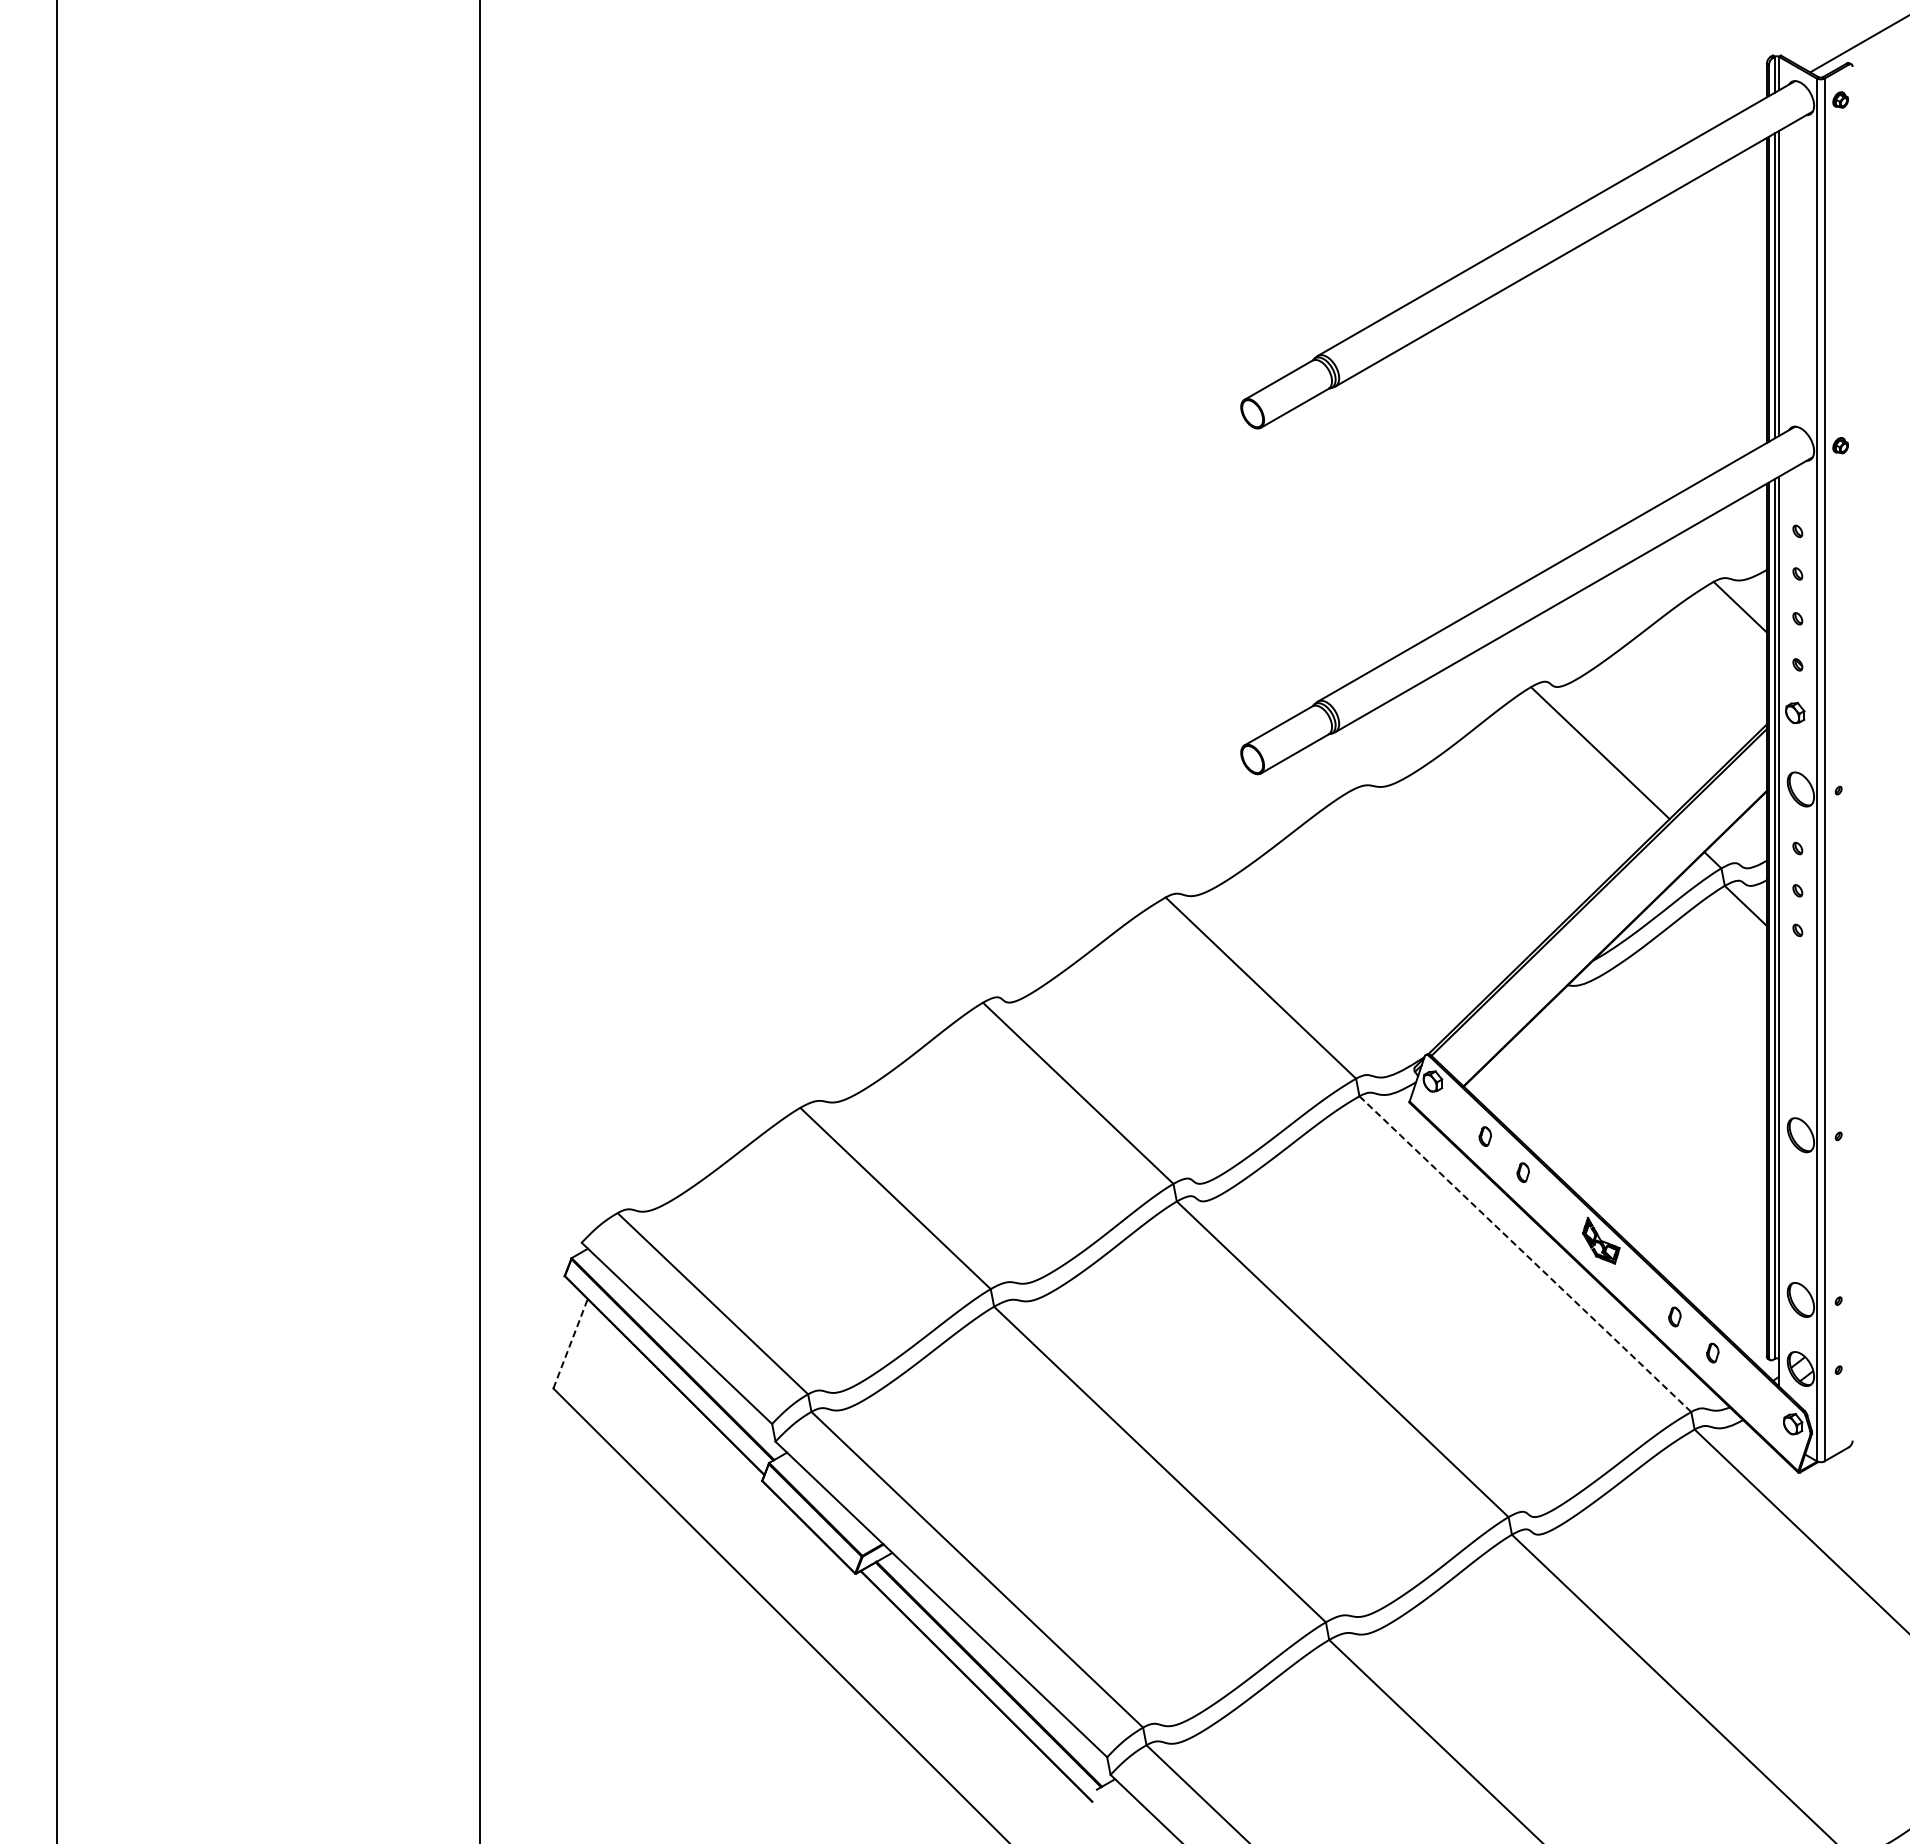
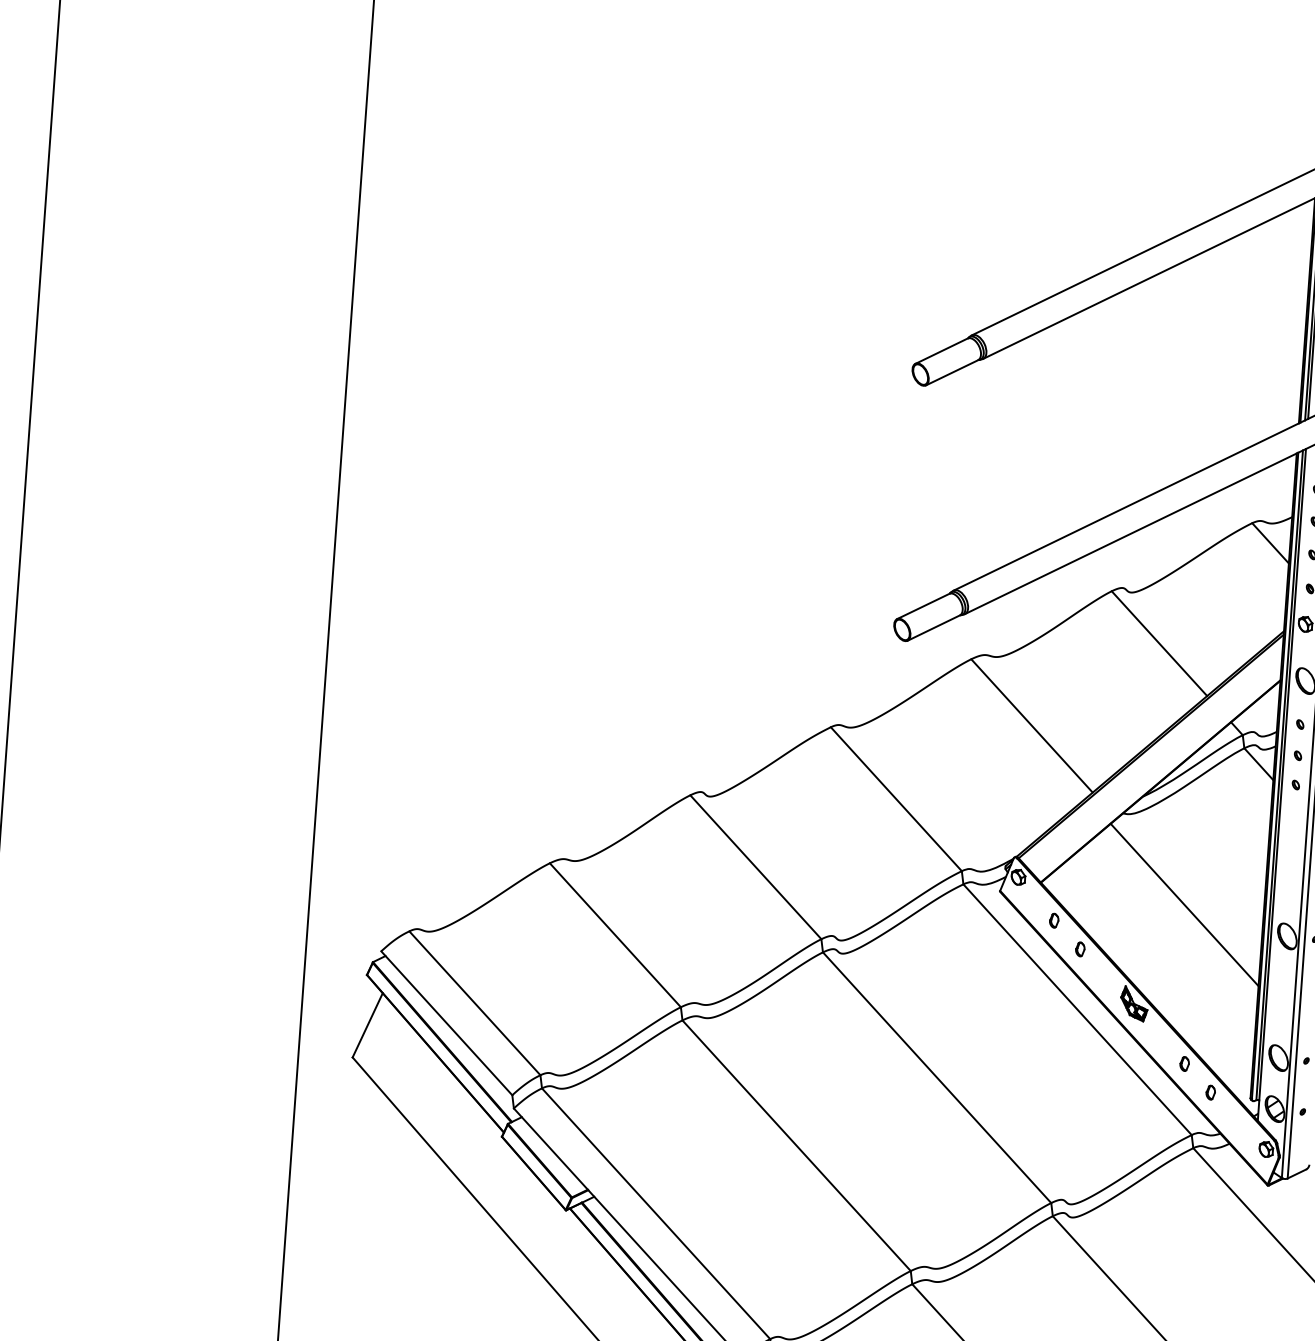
line: (1436, 876) -> (1031, 726), added
line: (1659, 1102) -> (1184, 904), added
line: (1525, 1254) -> (1077, 1009), dashed -> solid
line: (570, 1343) -> (367, 1025), dashed -> solid

